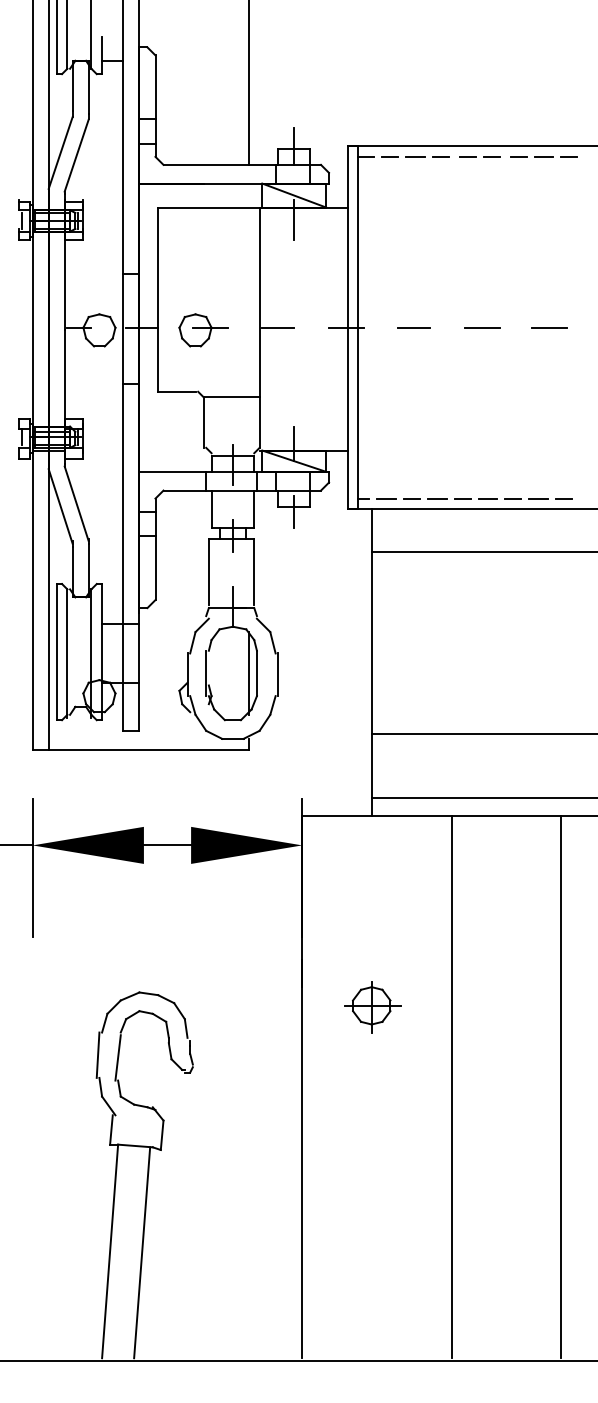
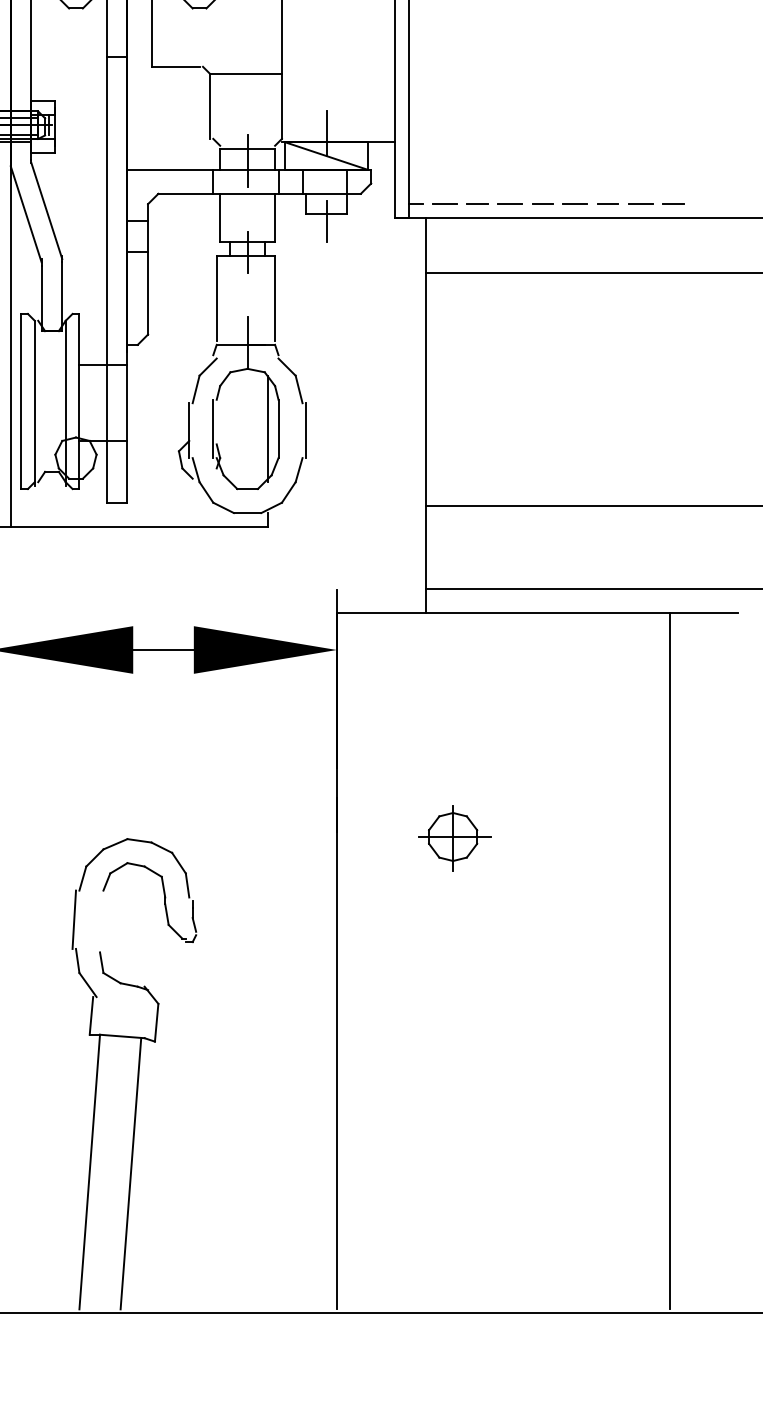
part: (372, 1007) -> (454, 839), moved
line: (117, 1057) -> (99, 922), removed
line: (451, 1087) -> (528, 961), removed

